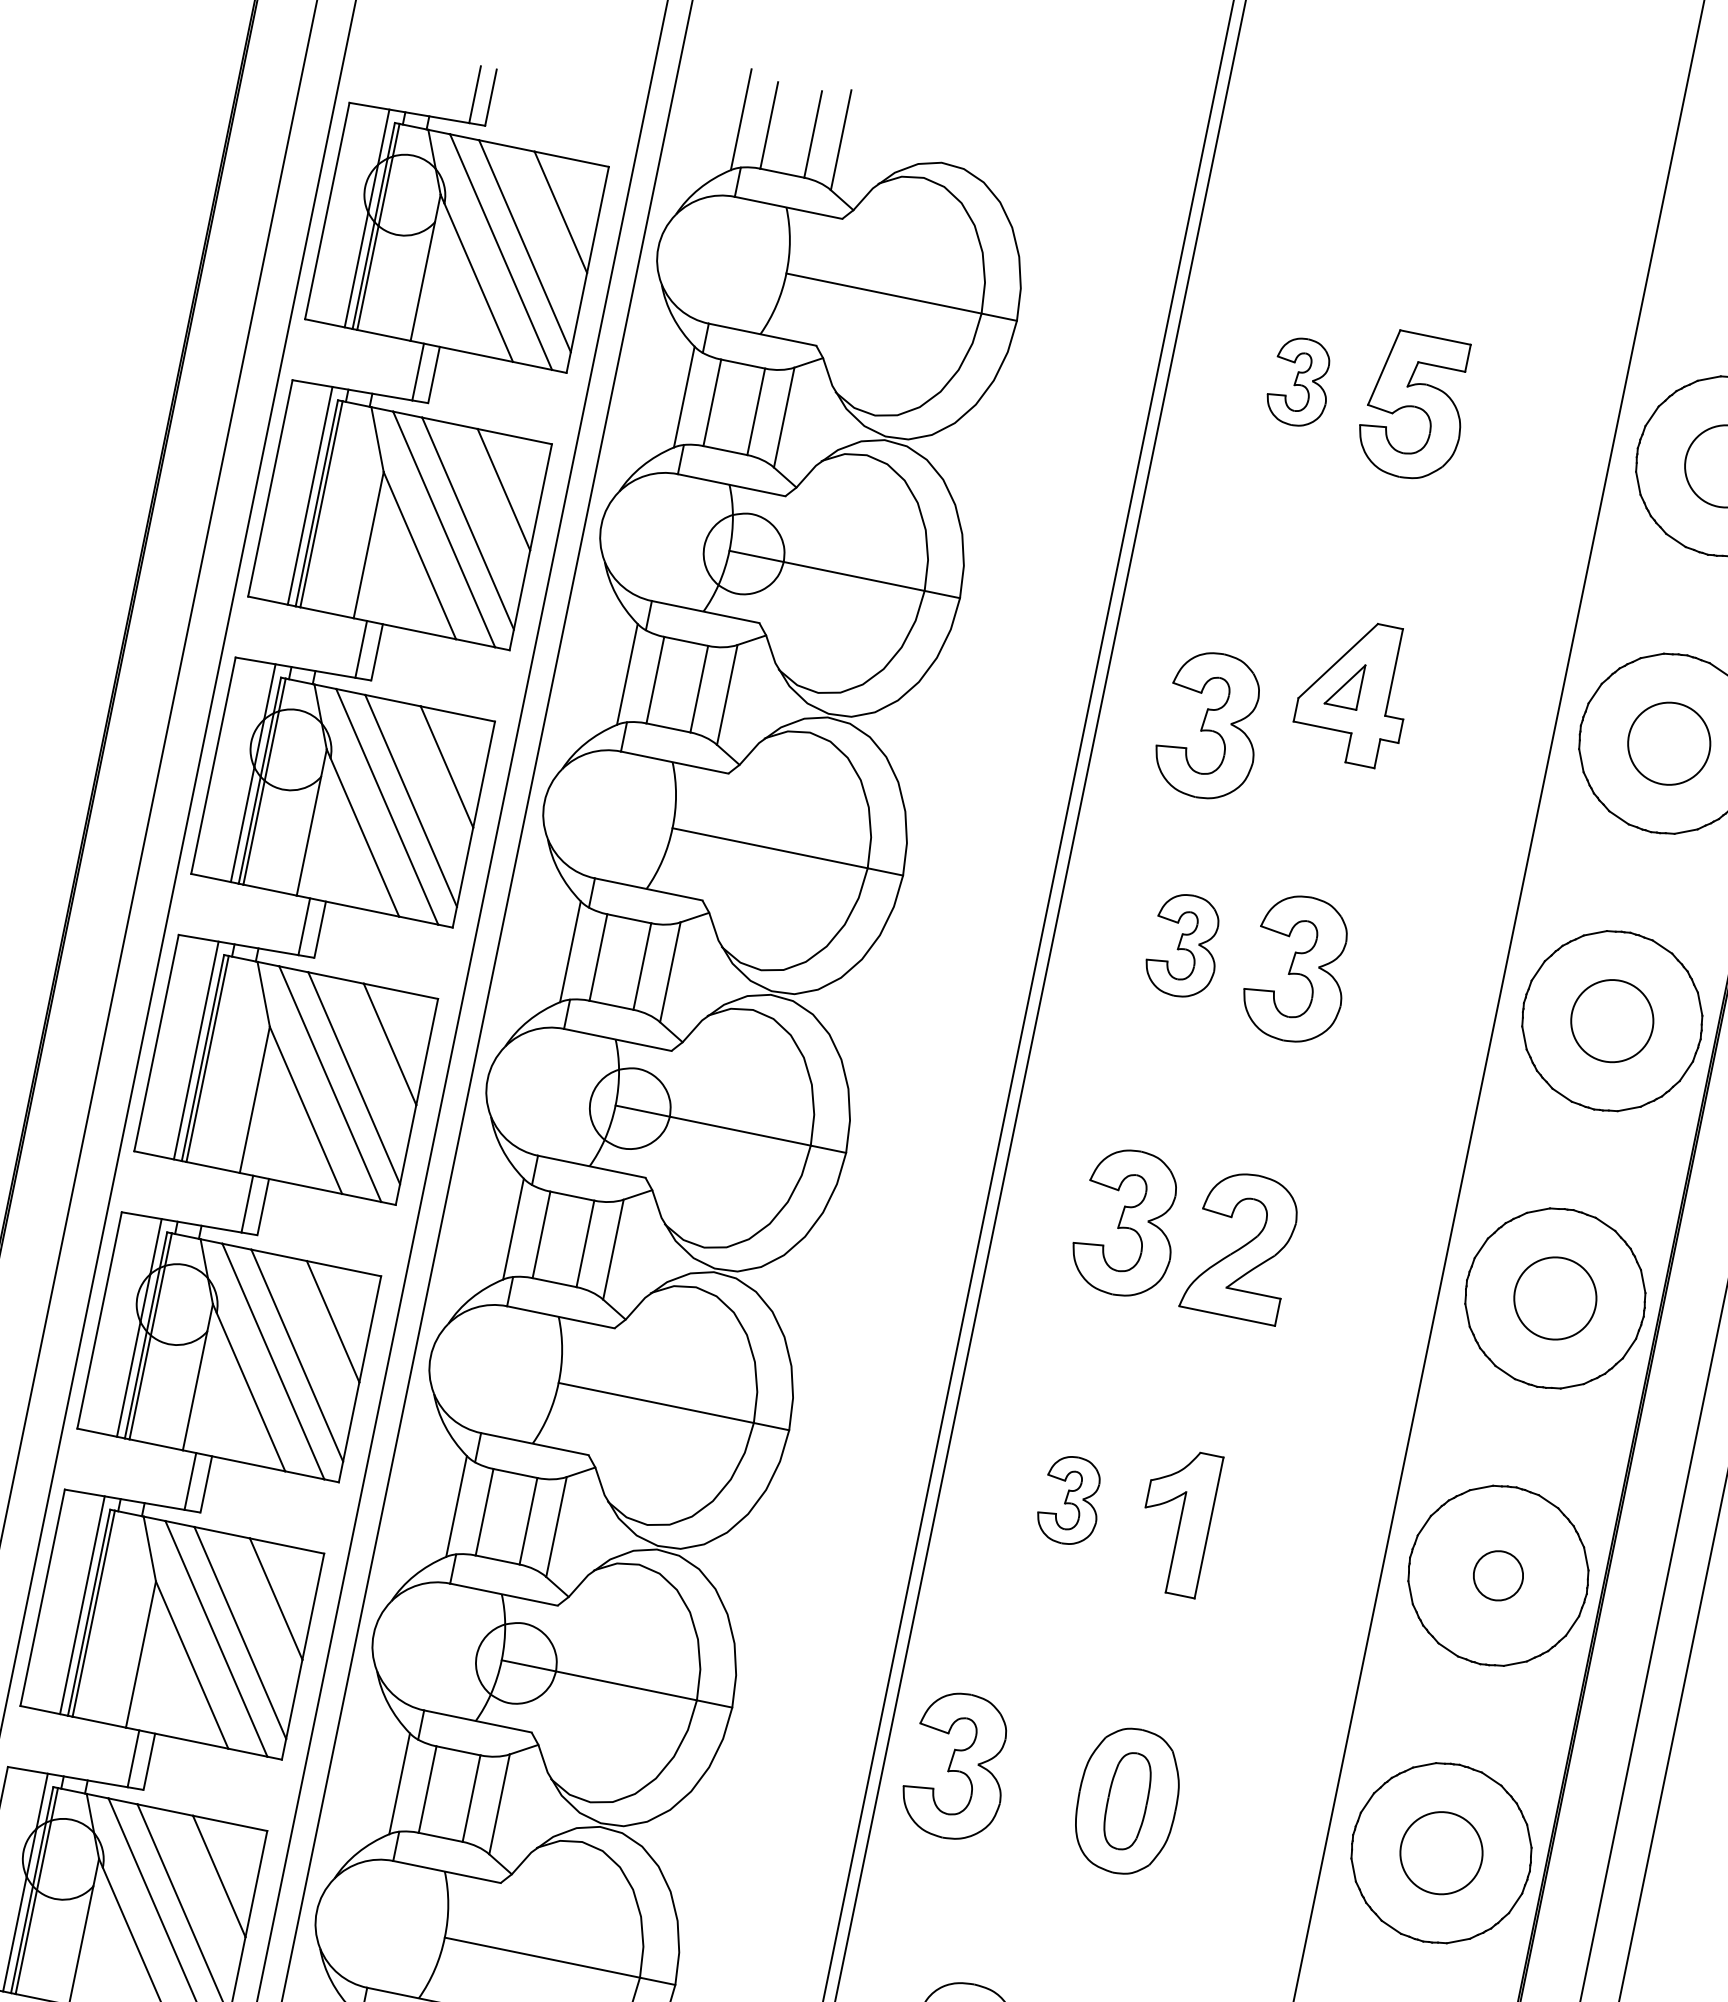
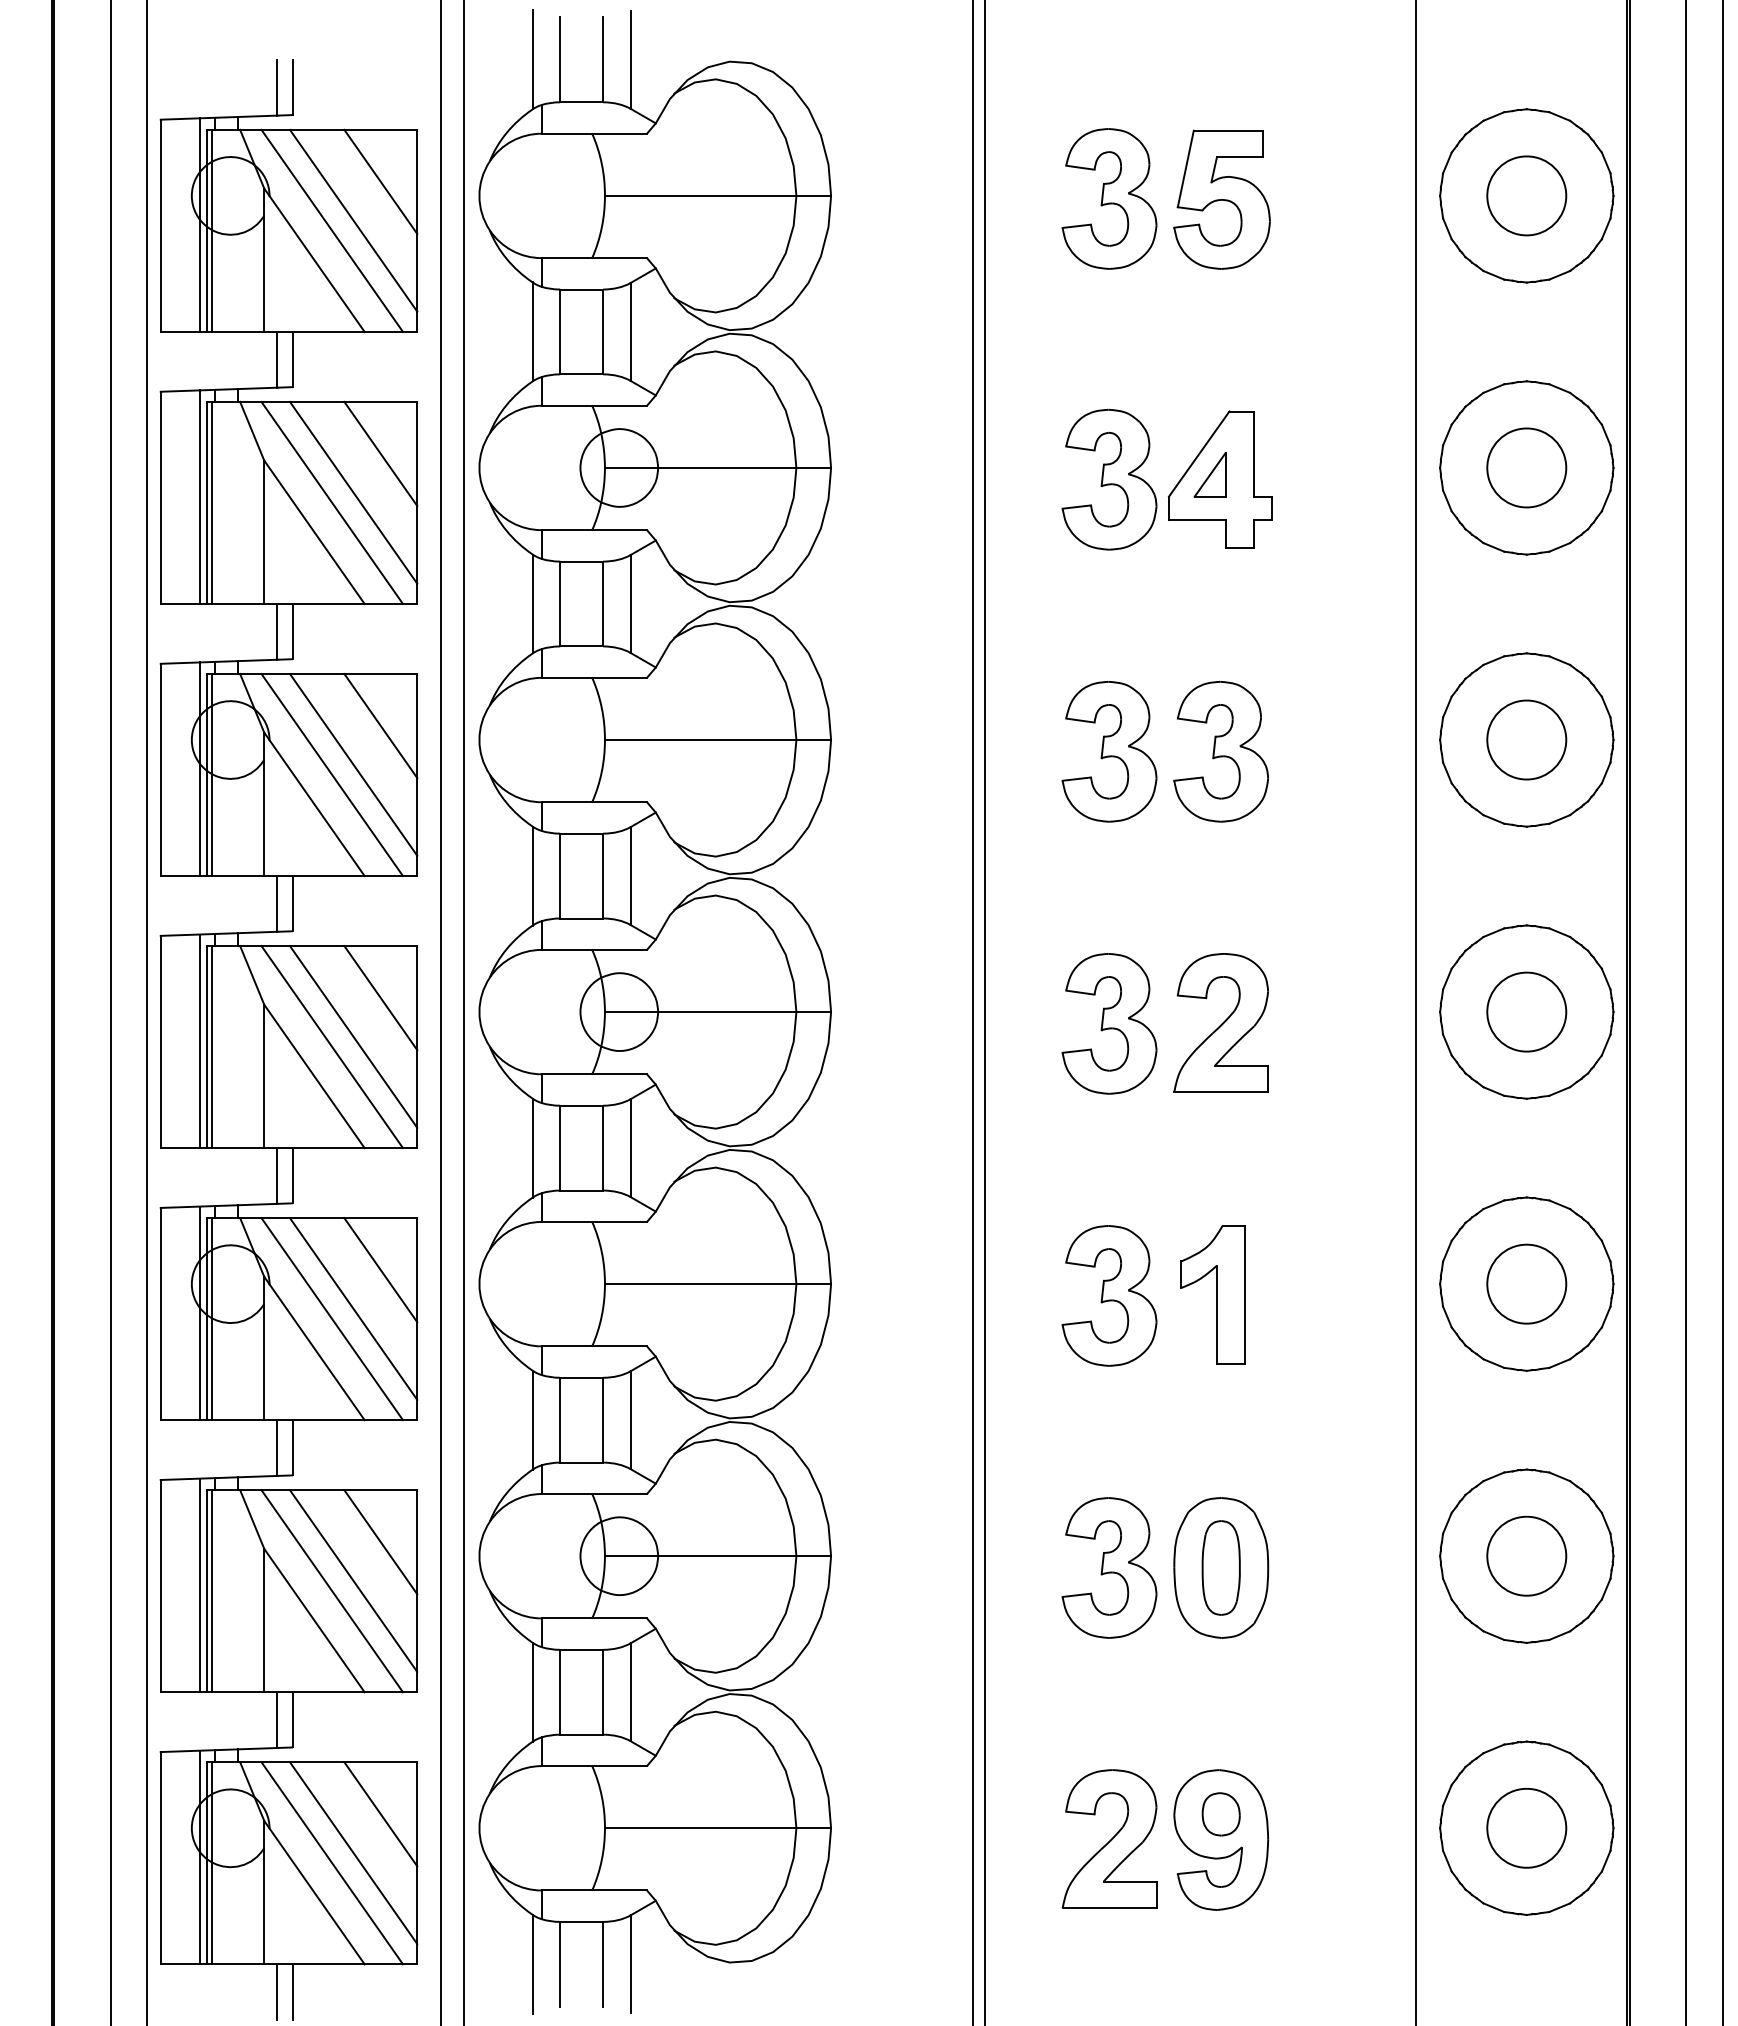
part: (1300, 381) -> (1109, 198), size x1.67
part: (1210, 725) -> (1109, 479), moved
part: (1184, 945) -> (1109, 751), size x1.43
part: (1070, 1500) -> (1109, 1295), size x1.67
circle: (1498, 1575) -> (1526, 1283), size x1.67
part: (957, 1765) -> (1109, 1567), moved

